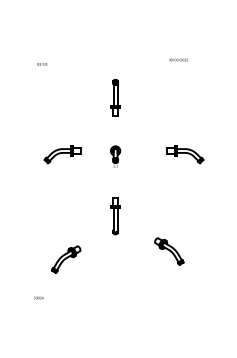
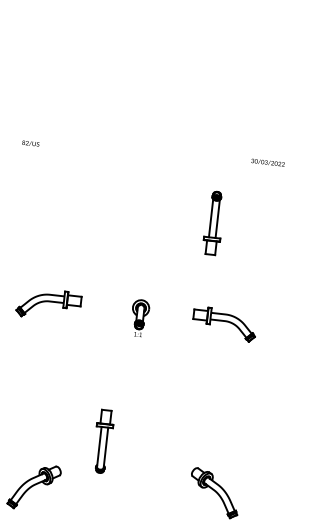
part: (115, 97) -> (213, 222), moved
part: (185, 154) -> (225, 323), moved
part: (115, 216) -> (103, 442), moved

